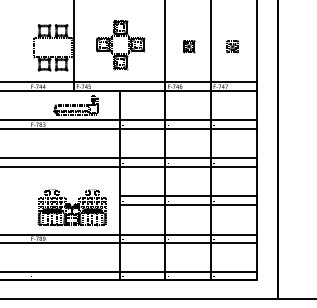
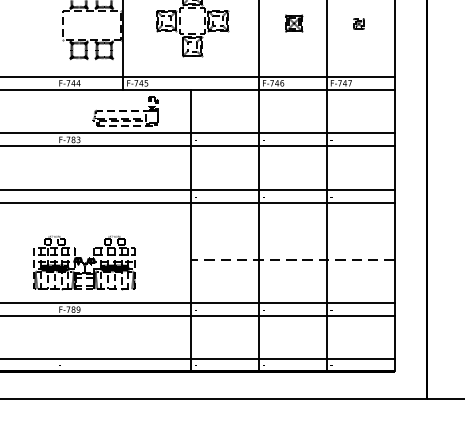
part: (232, 46) -> (358, 23), size x0.6
line: (187, 196) -> (291, 246), removed
line: (187, 205) -> (291, 260), solid -> dashed
part: (71, 207) -> (83, 263), moved

